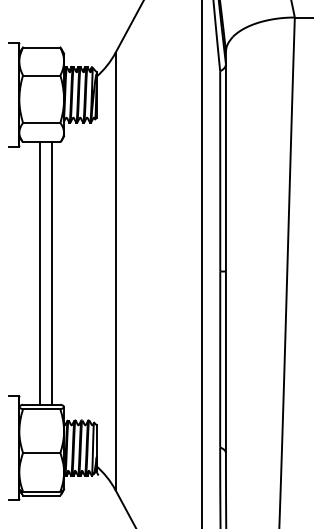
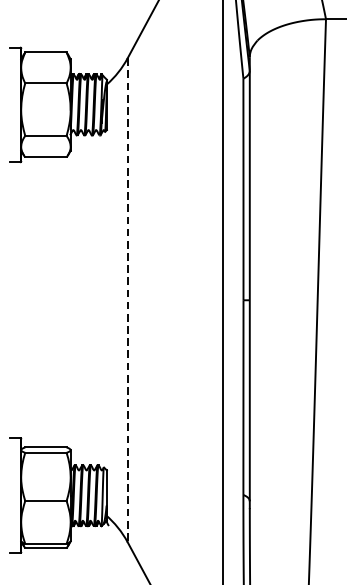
line: (115, 271) -> (127, 300), solid -> dashed
line: (40, 273) -> (44, 302), removed
line: (51, 273) -> (56, 302), removed

